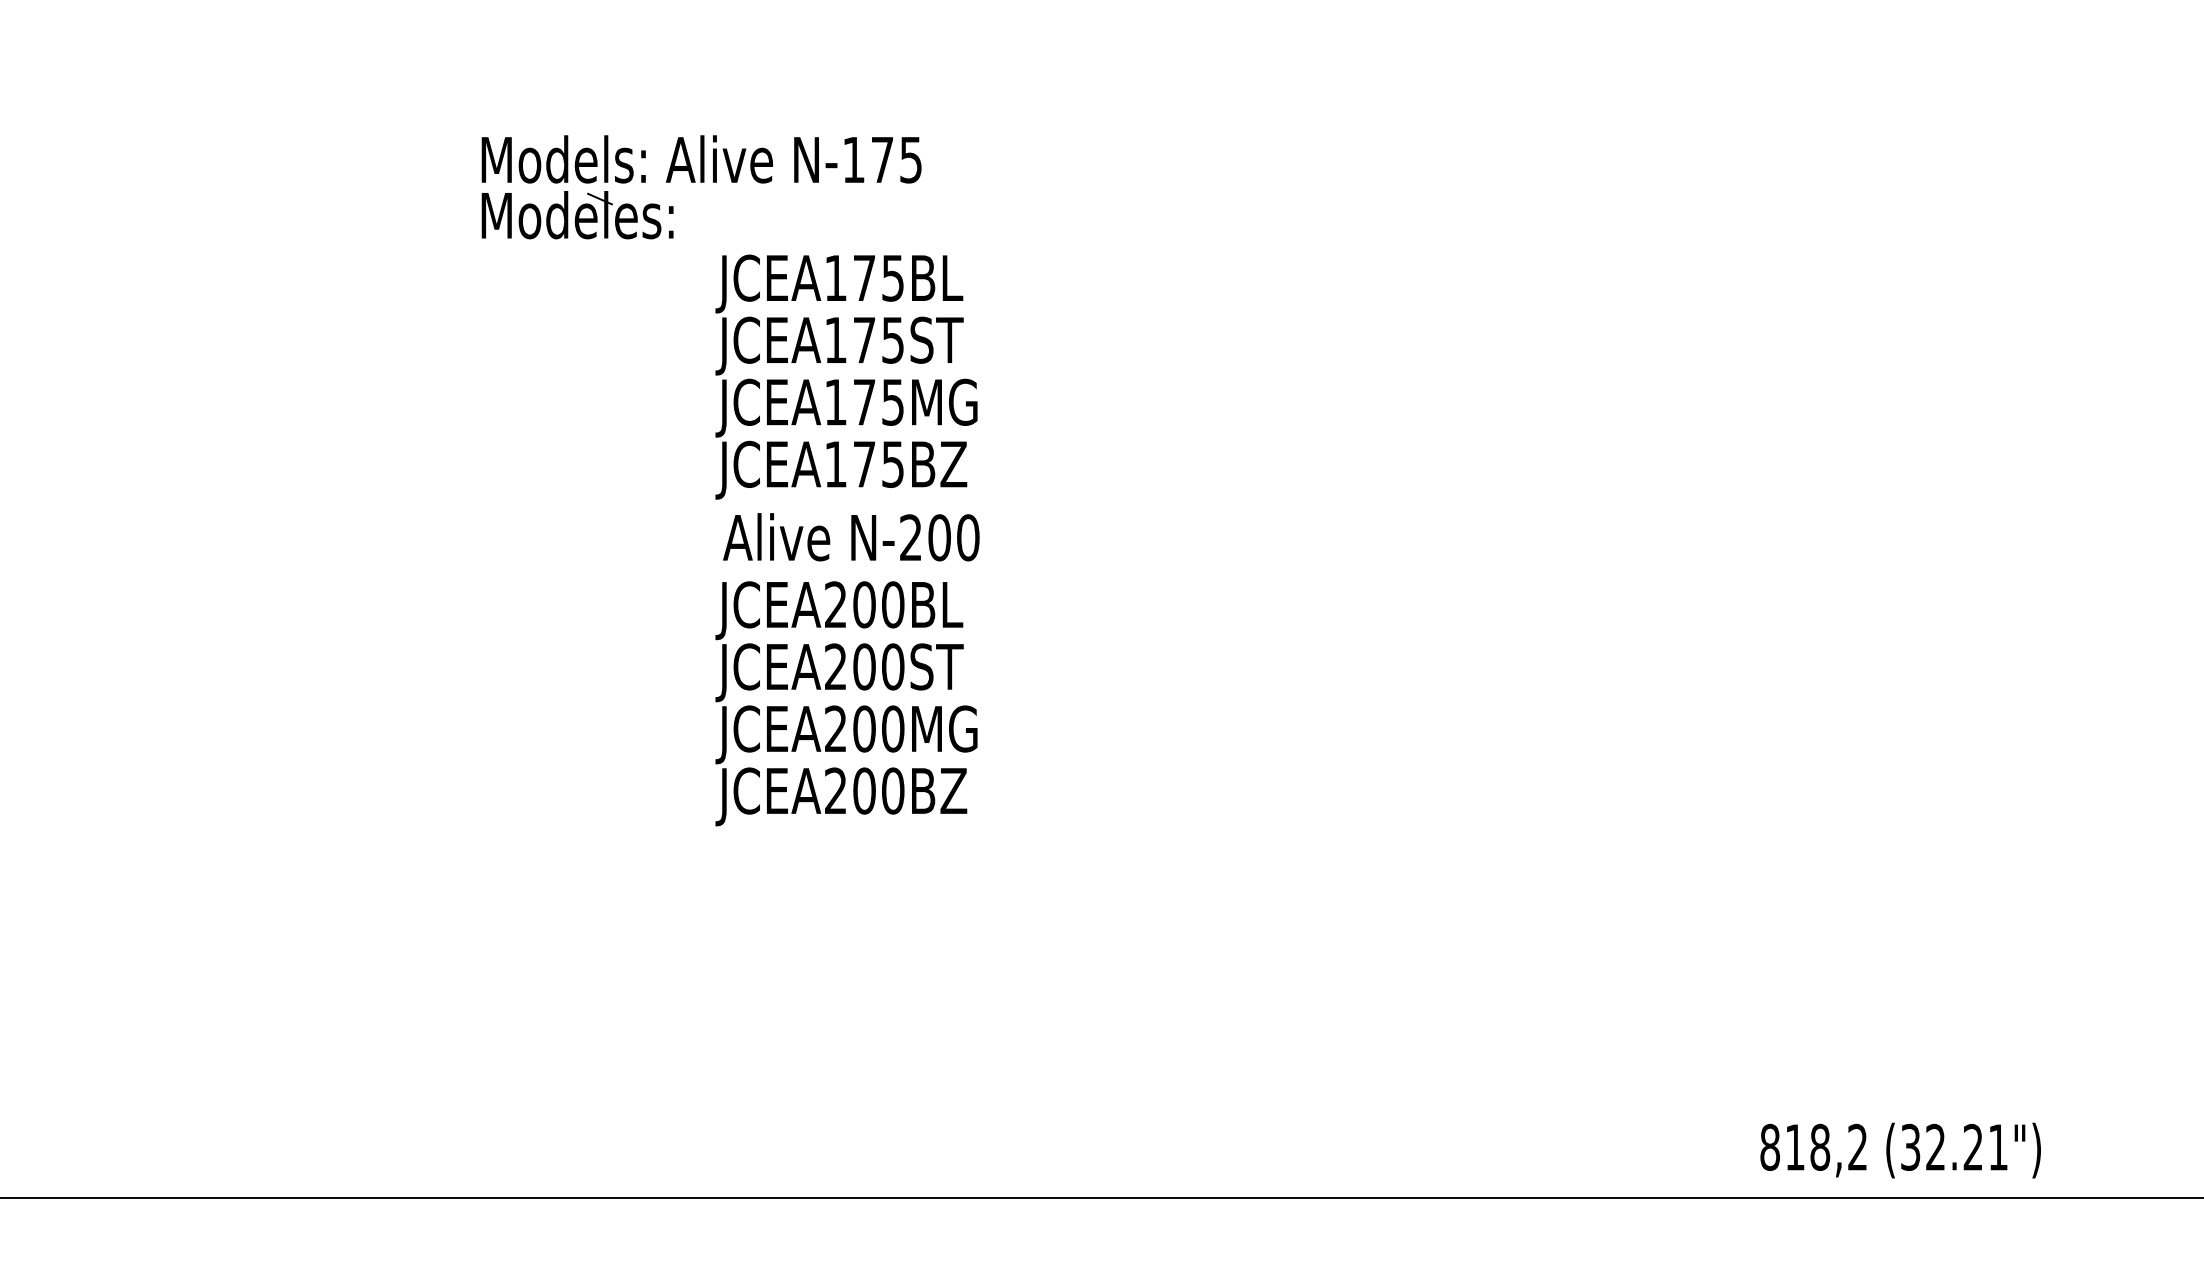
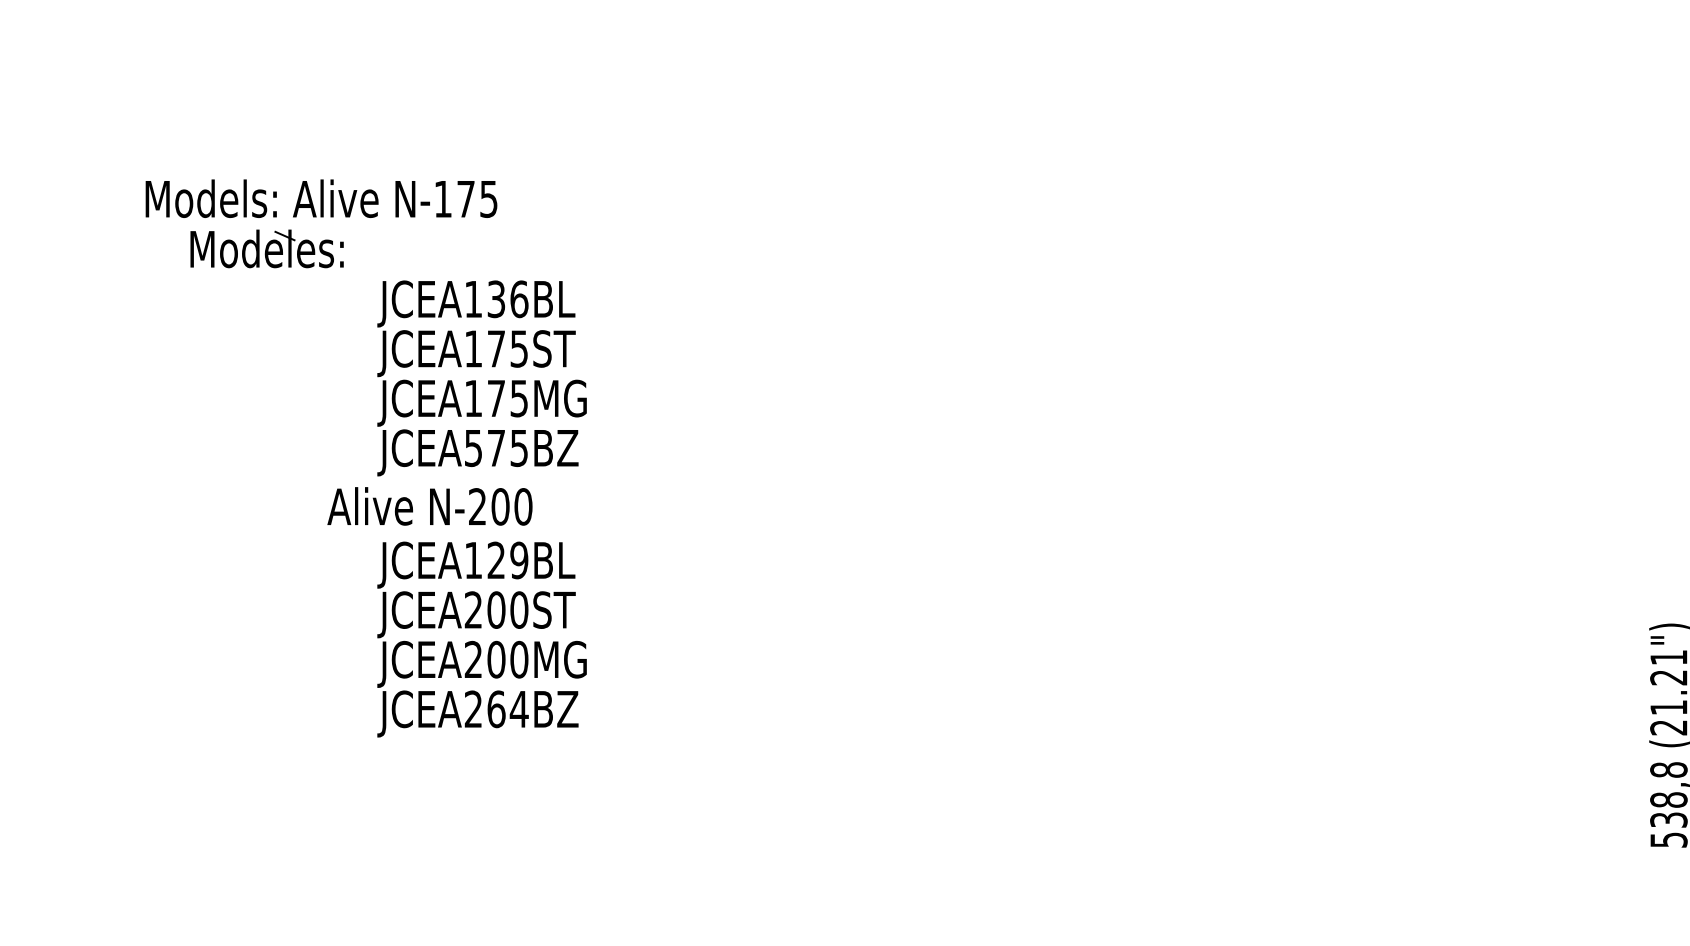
text: (701, 159) -> (321, 198), moved
text: (878, 277) -> (507, 298), JCEA175BL -> JCEA136BL
text: (835, 464) -> (473, 448), JCEA175BZ -> JCEA575BZ
text: (851, 537) -> (430, 506), moved
text: (864, 604) -> (496, 560), JCEA200BL -> JCEA129BL
text: (878, 790) -> (507, 708), JCEA200BZ -> JCEA264BZ

